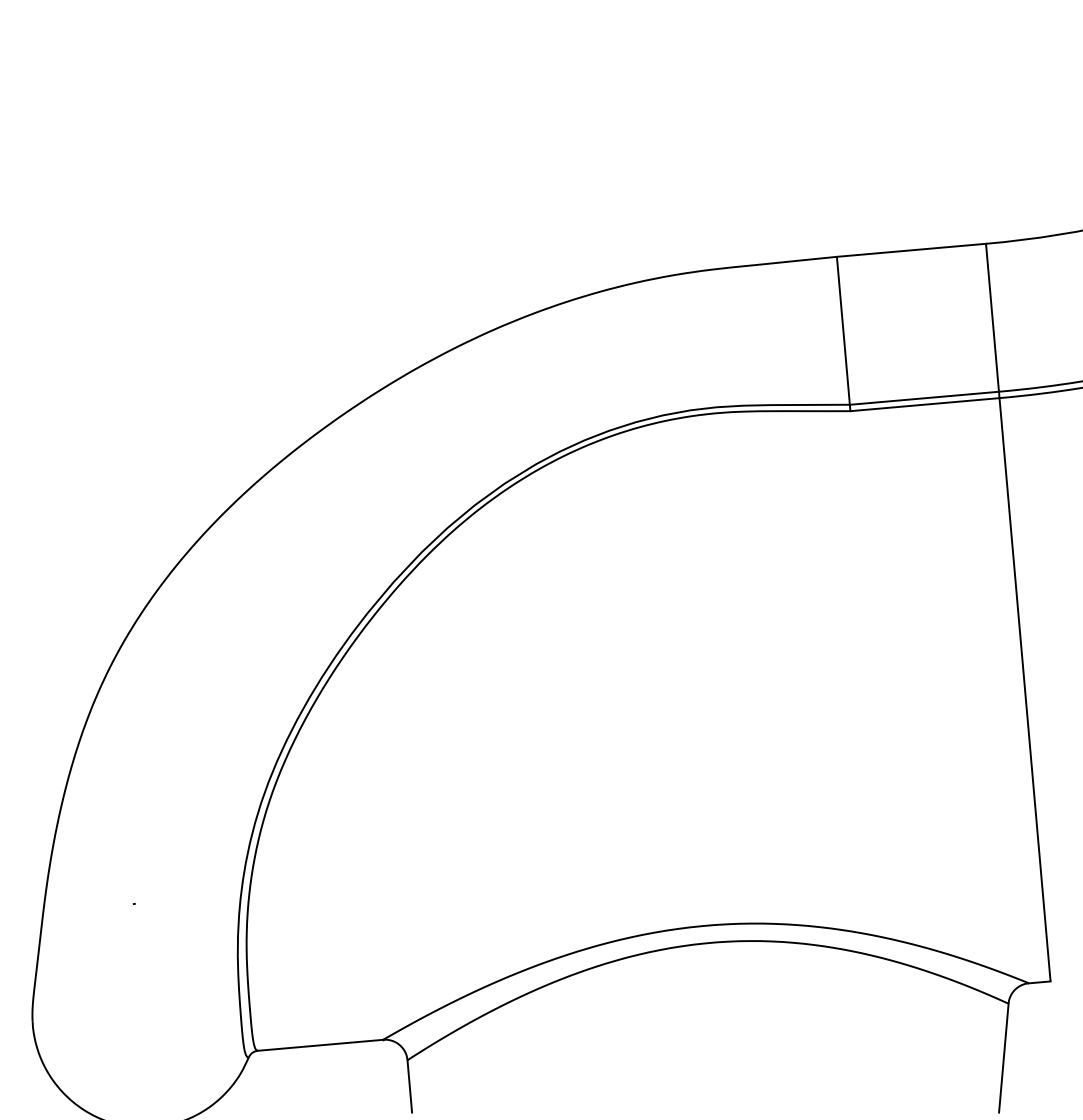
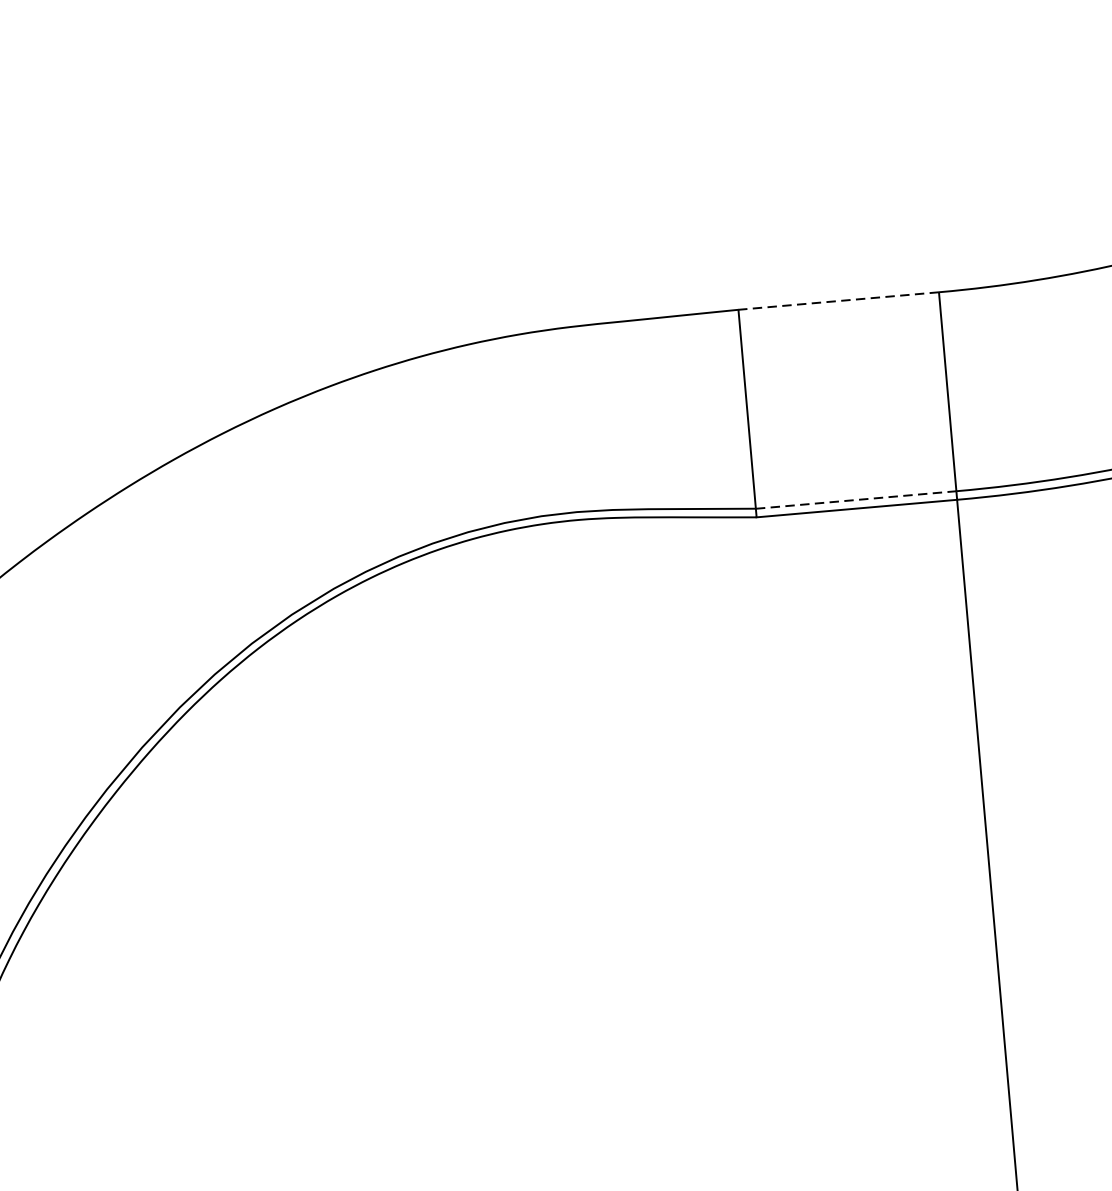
line: (911, 250) -> (838, 301), solid -> dashed
line: (924, 398) -> (856, 500), solid -> dashed

